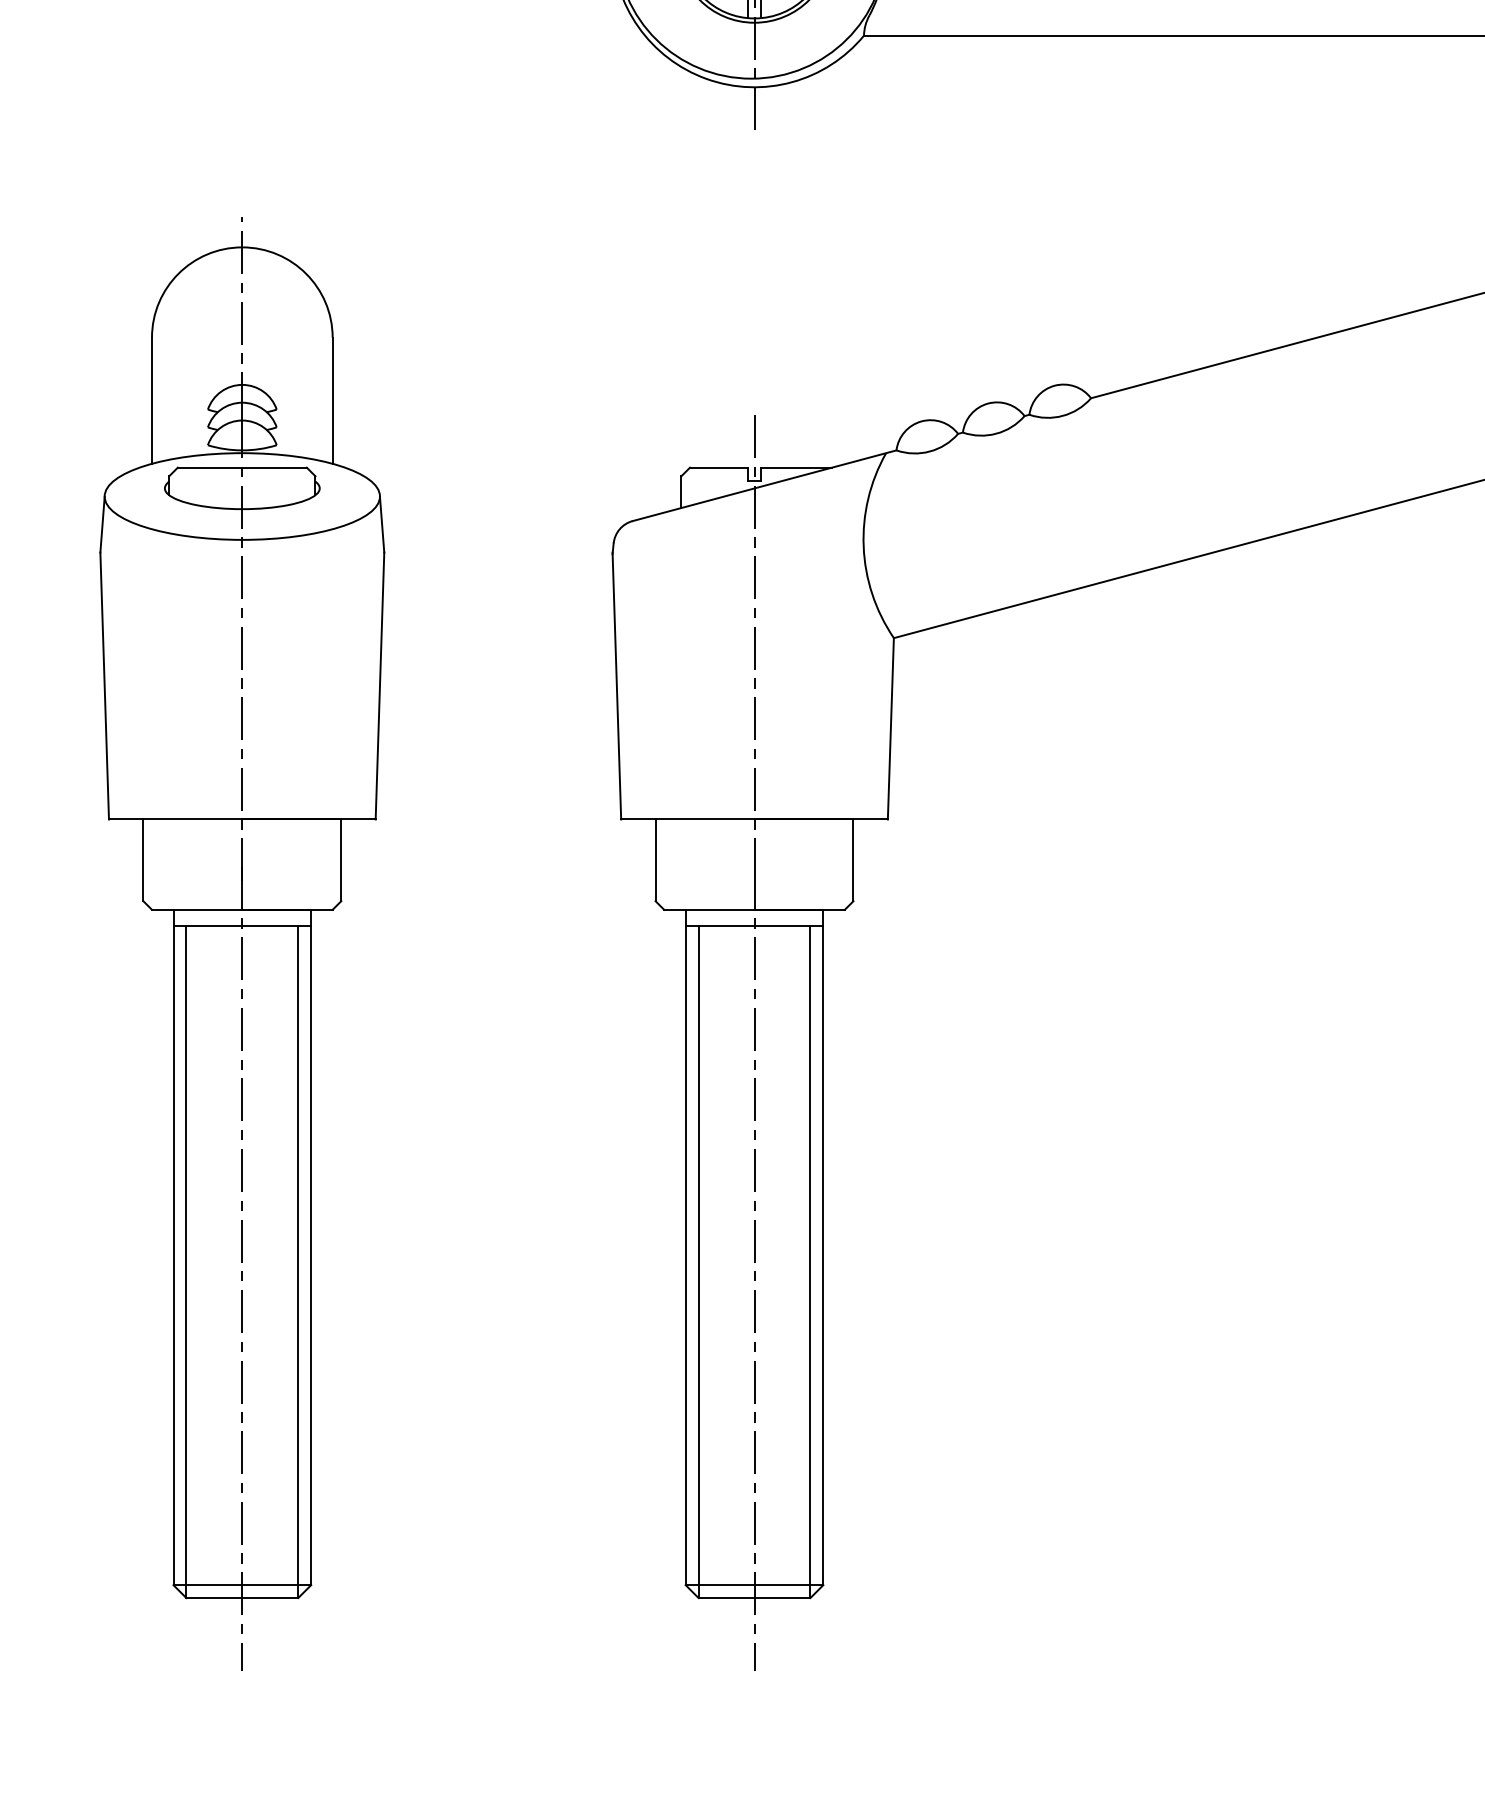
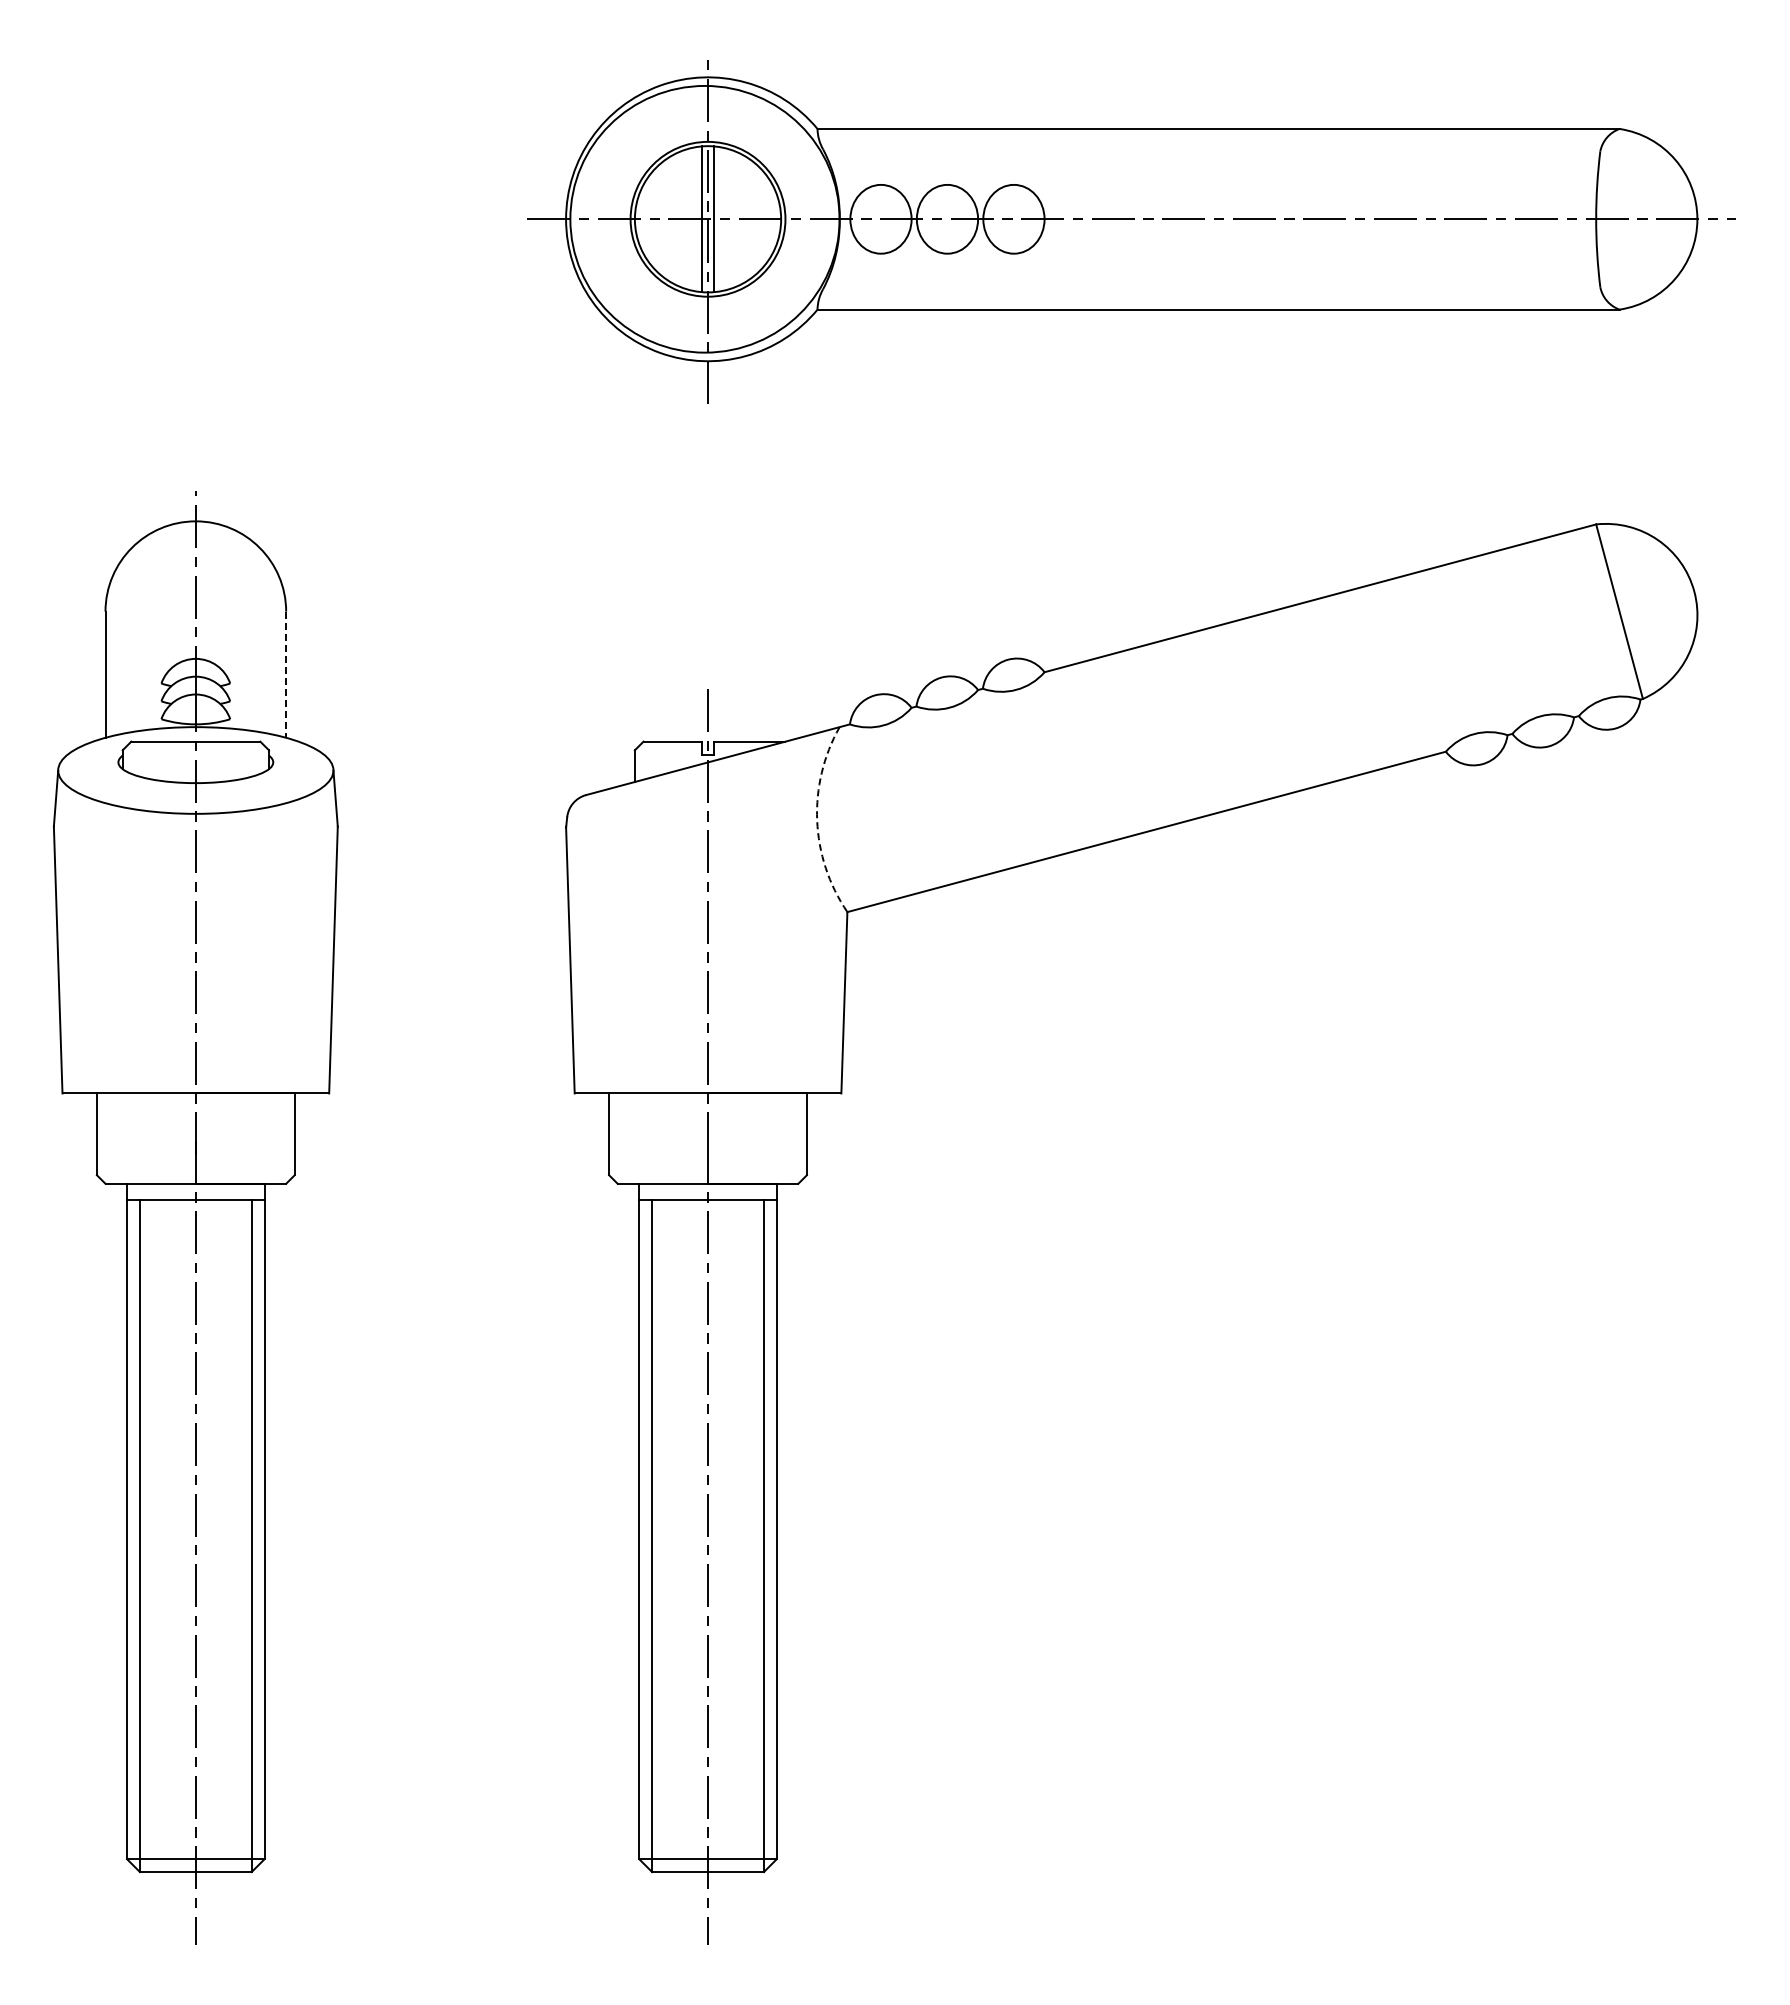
line: (332, 401) -> (286, 675), solid -> dashed
arc: (863, 546) -> (817, 820), solid -> dashed

